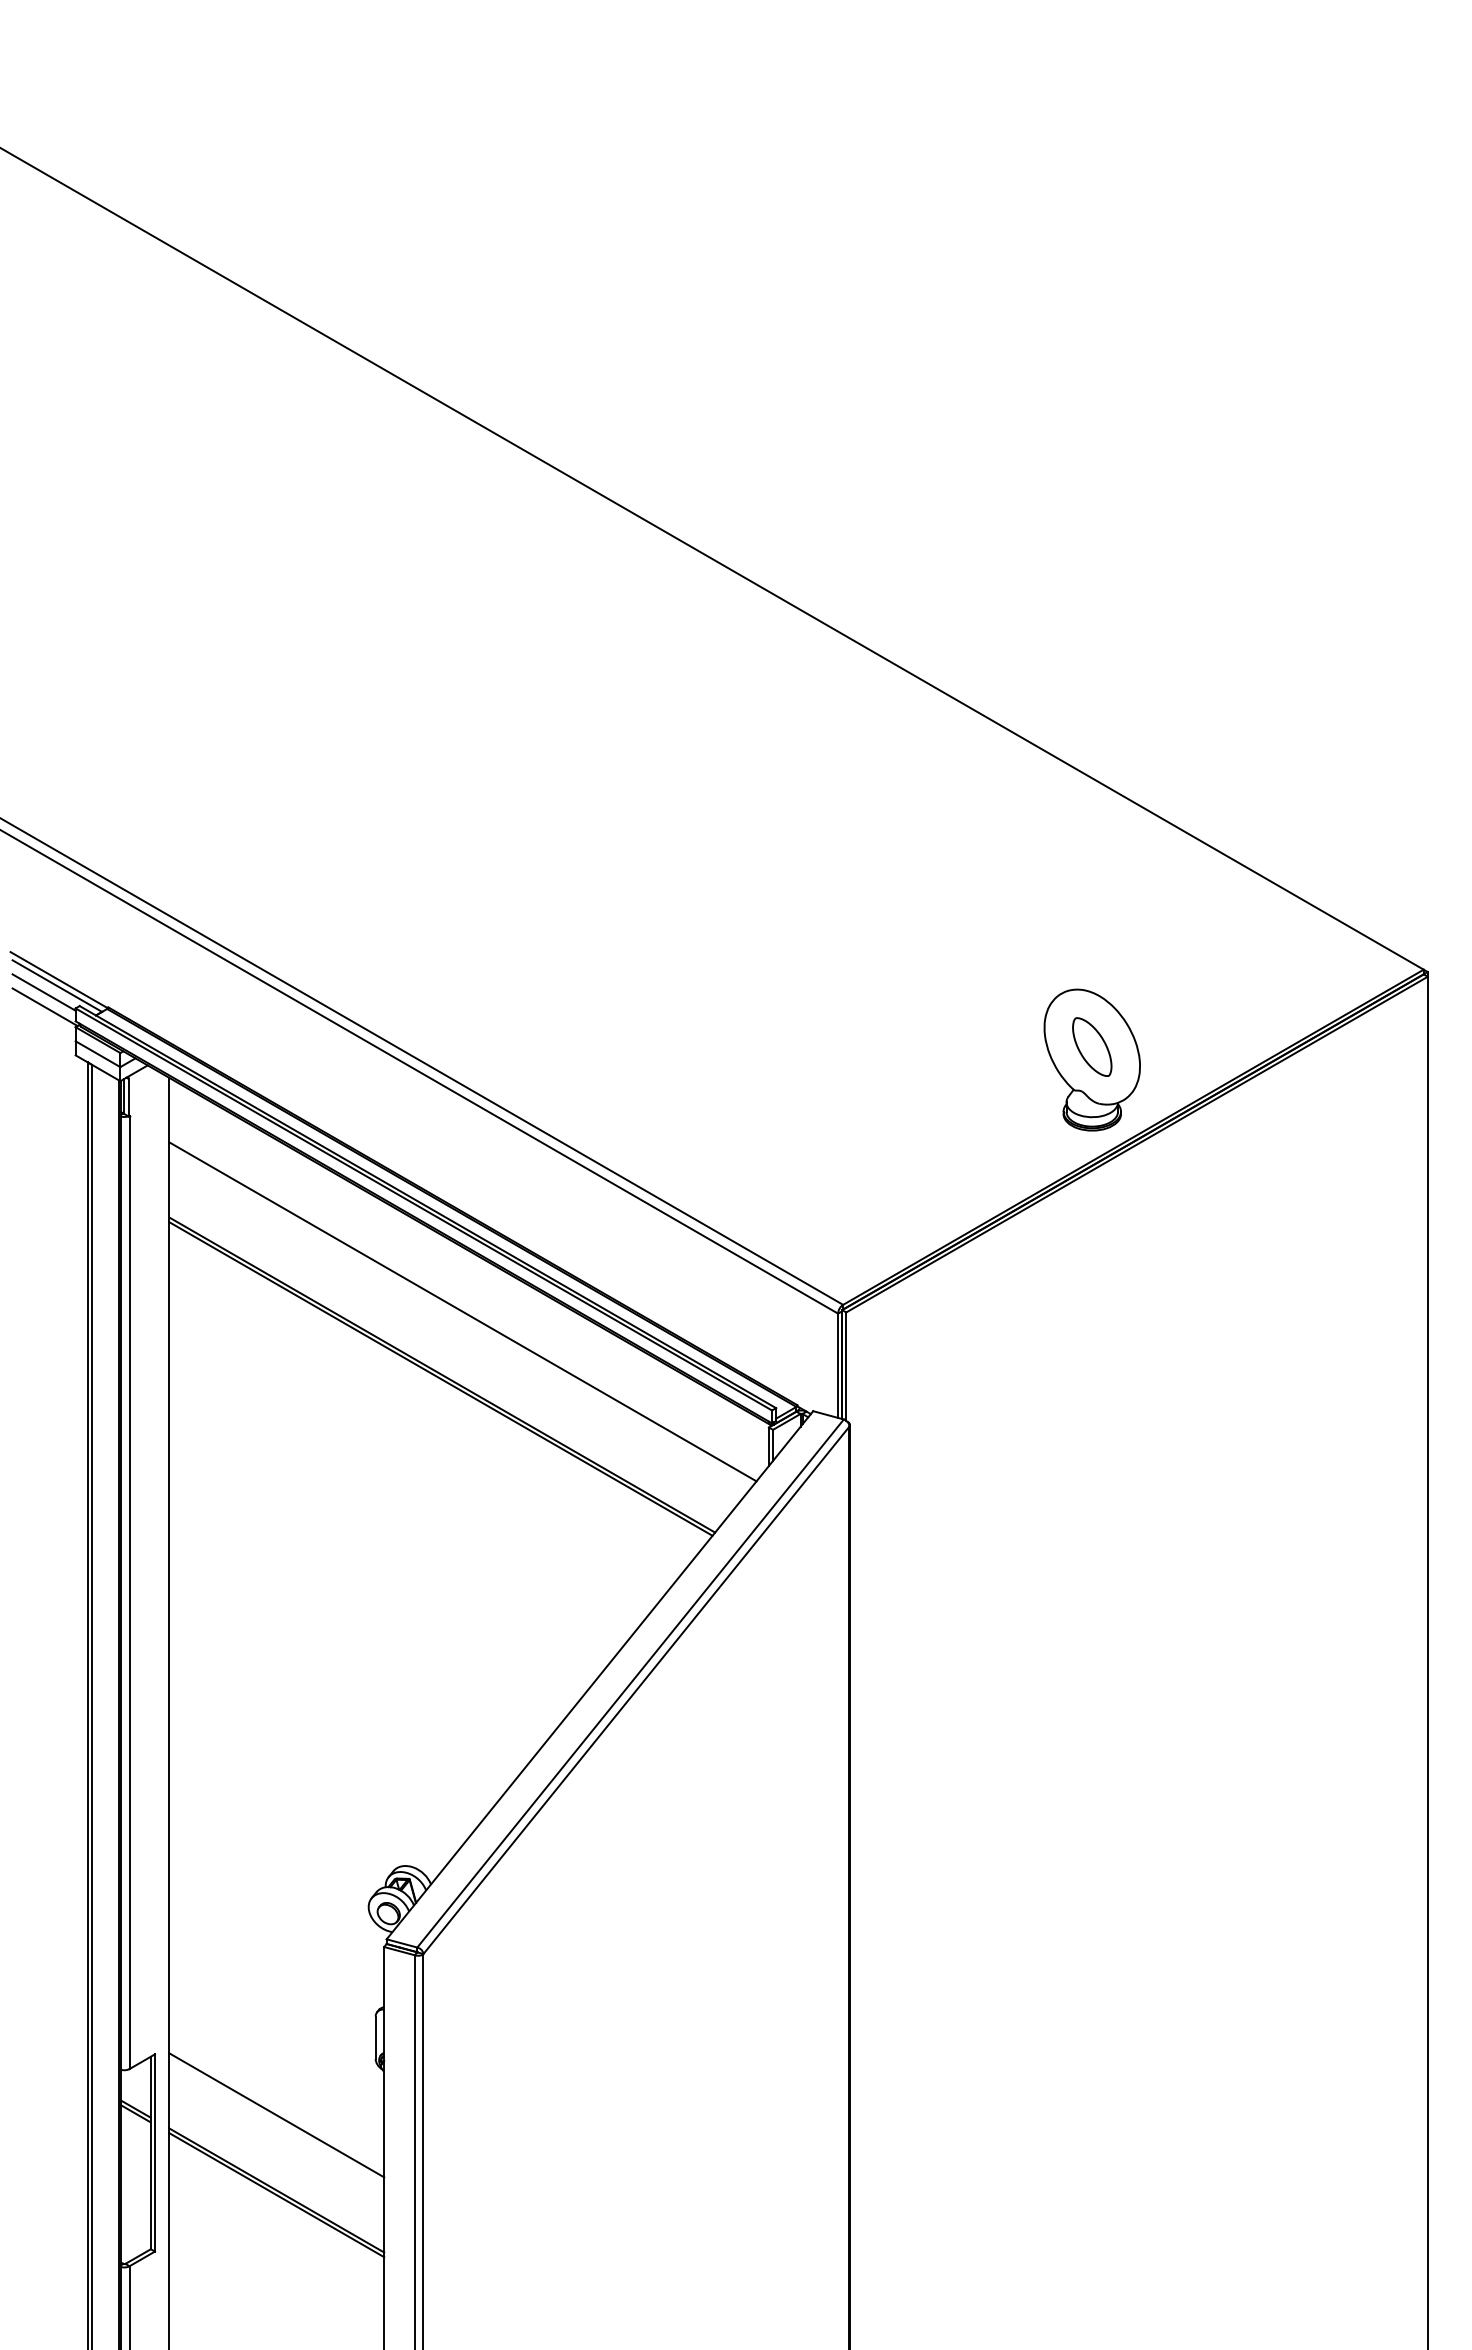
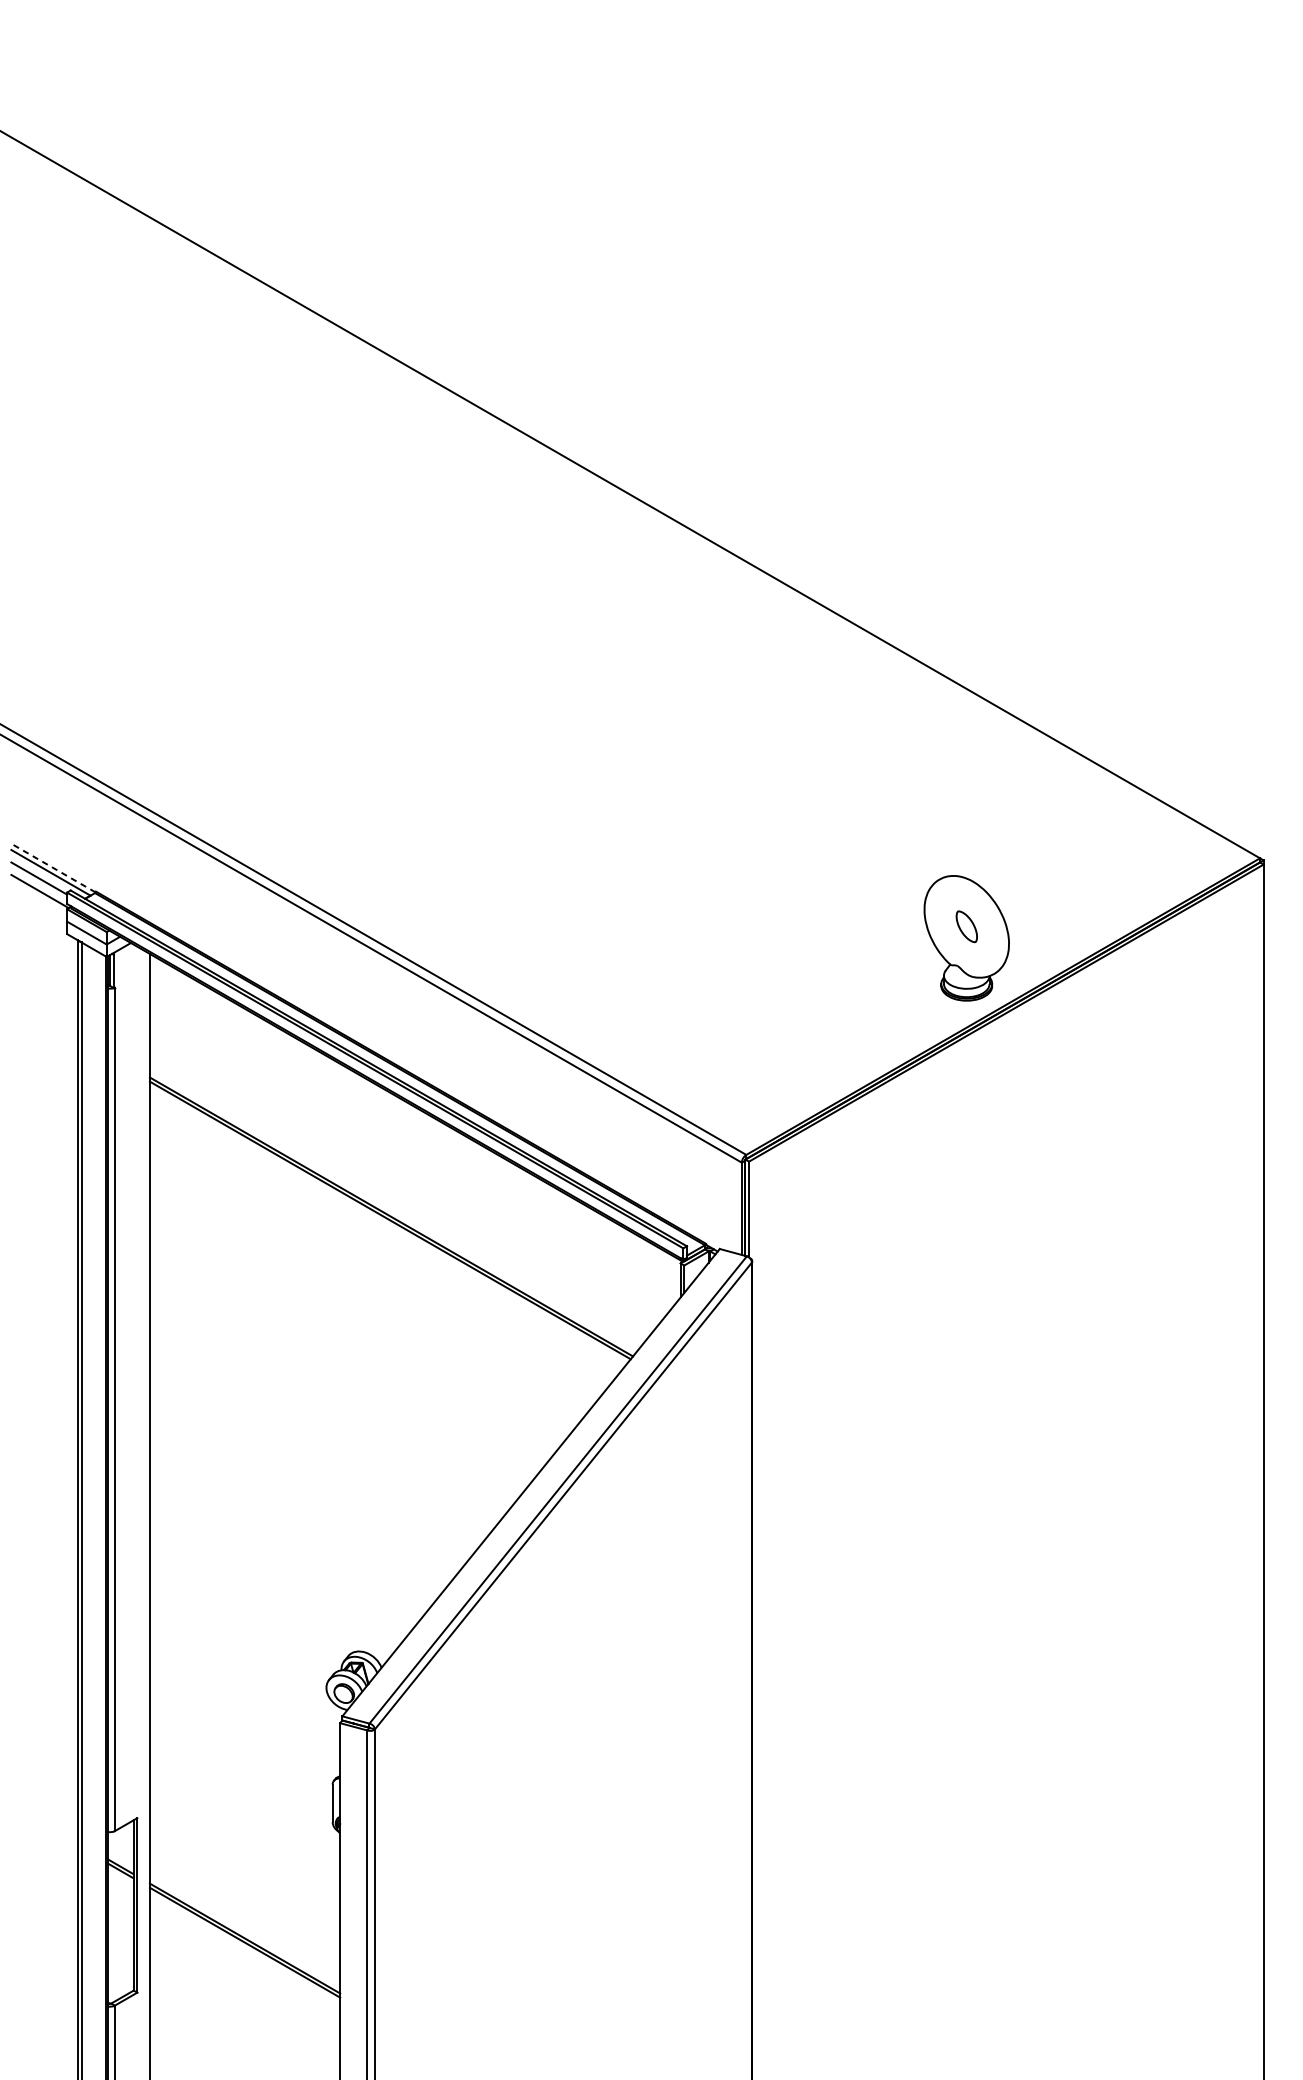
line: (58, 979) -> (51, 867), solid -> dashed
part: (1092, 1046) -> (966, 926), size x0.6
line: (462, 1311) -> (409, 1160), removed
line: (276, 2115) -> (244, 1872), removed

